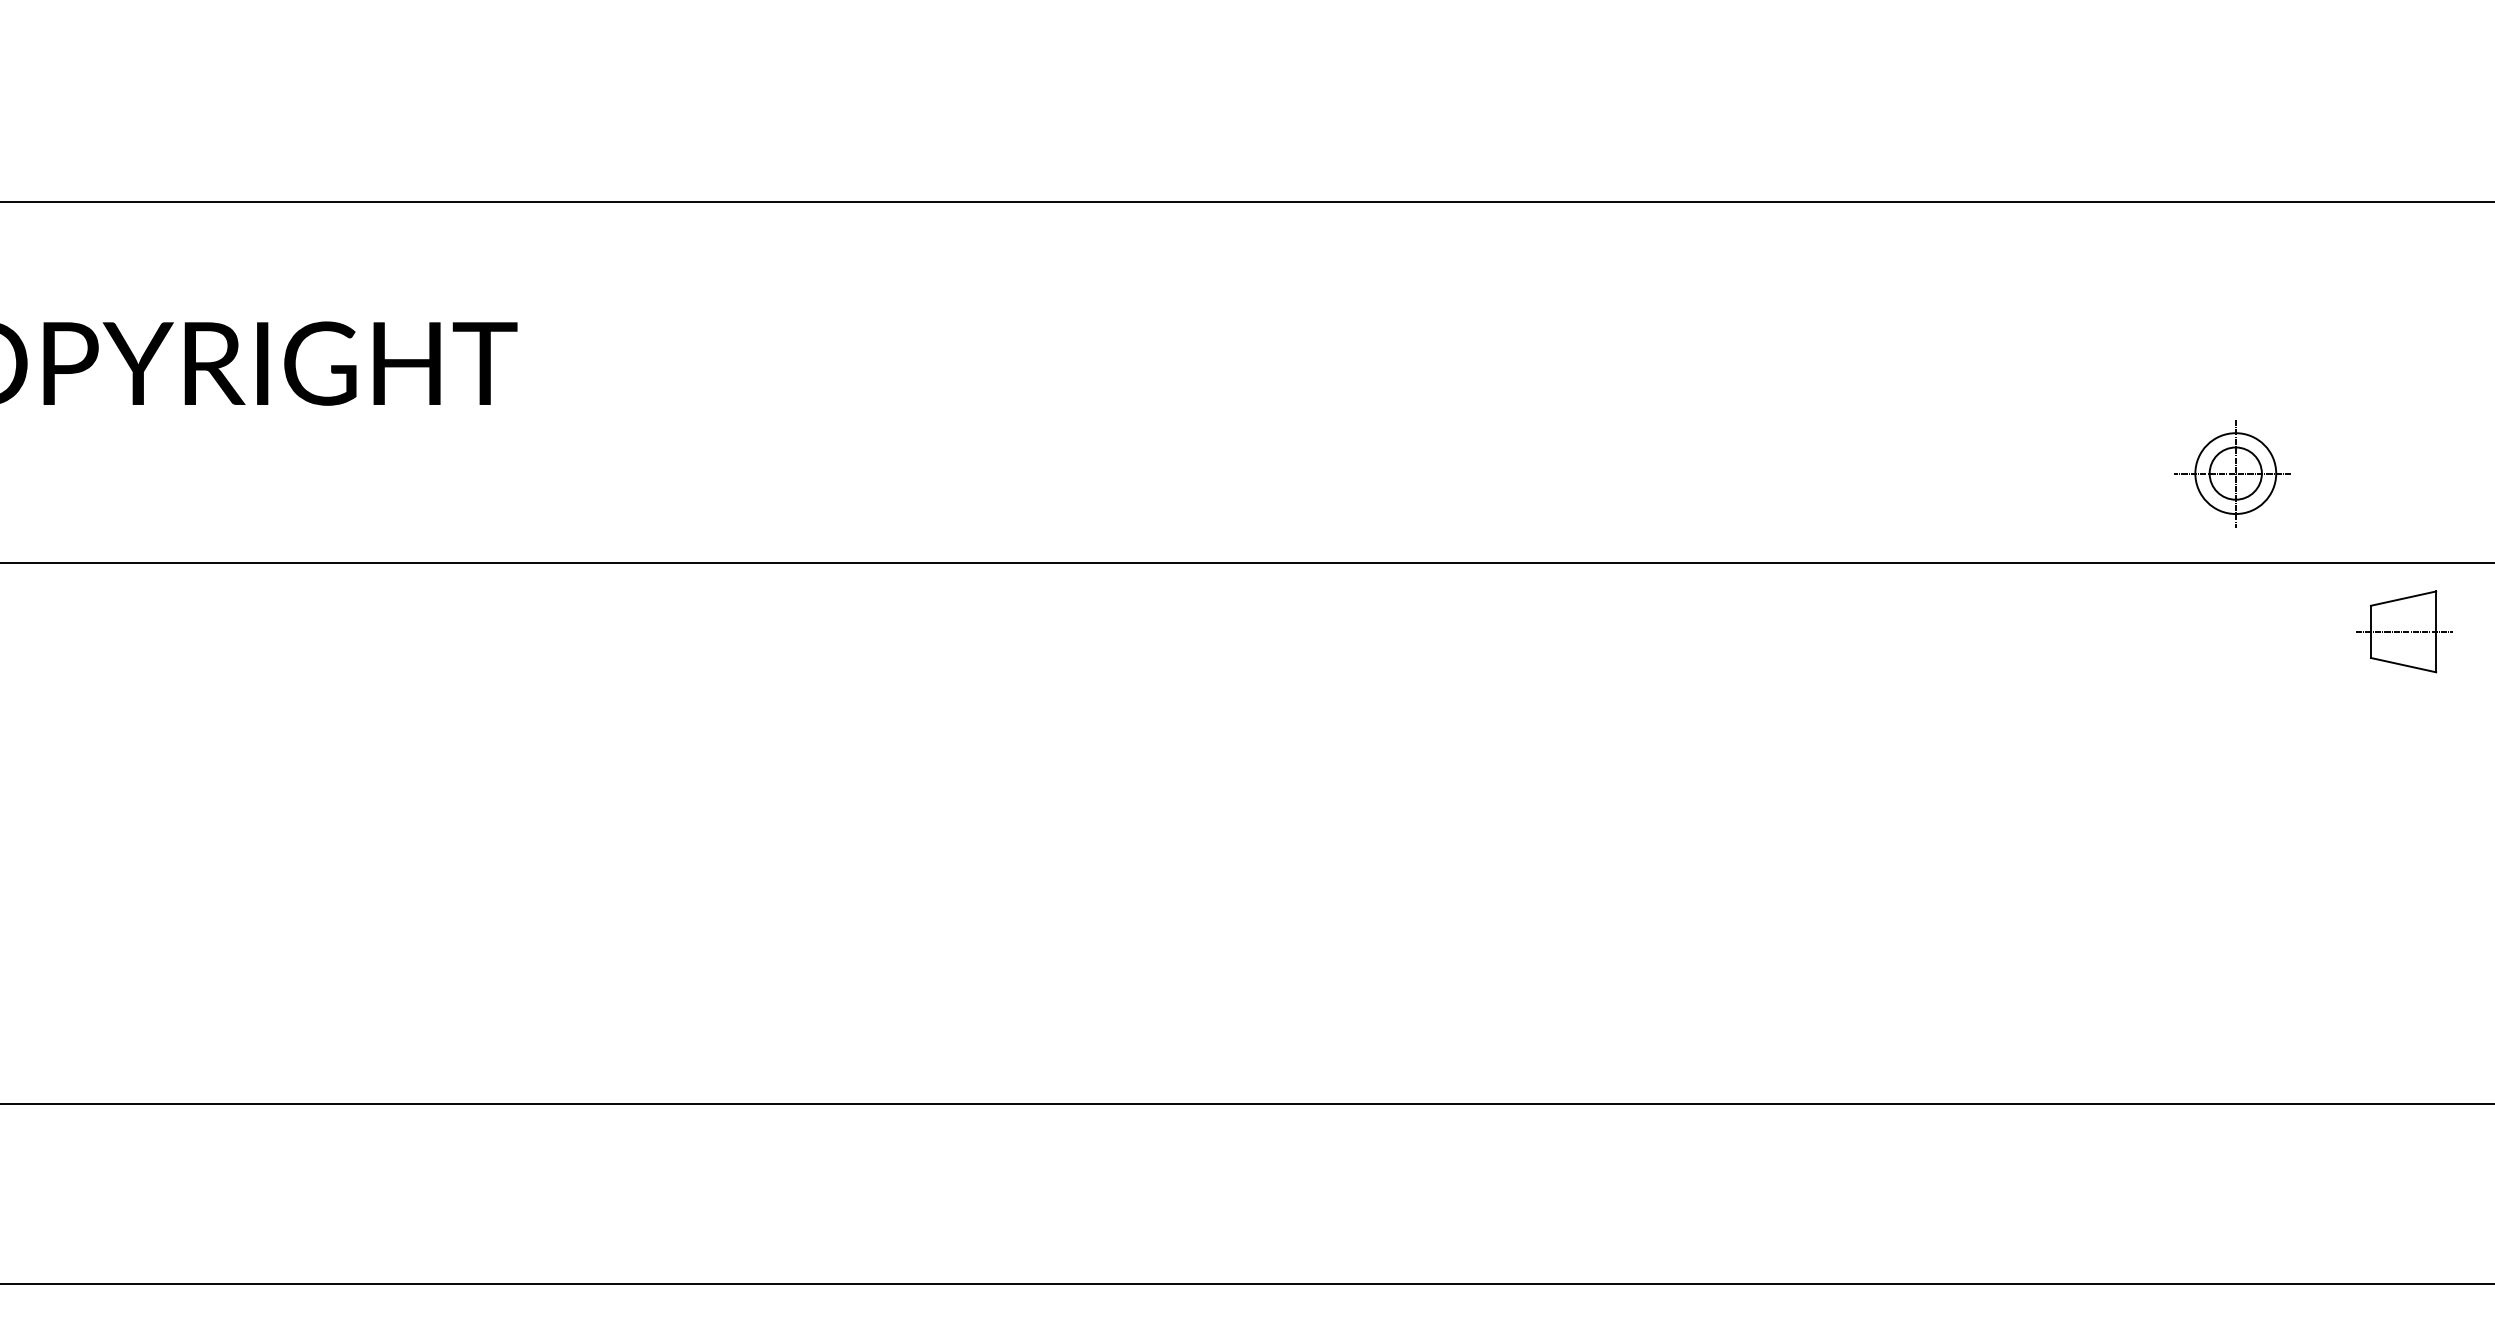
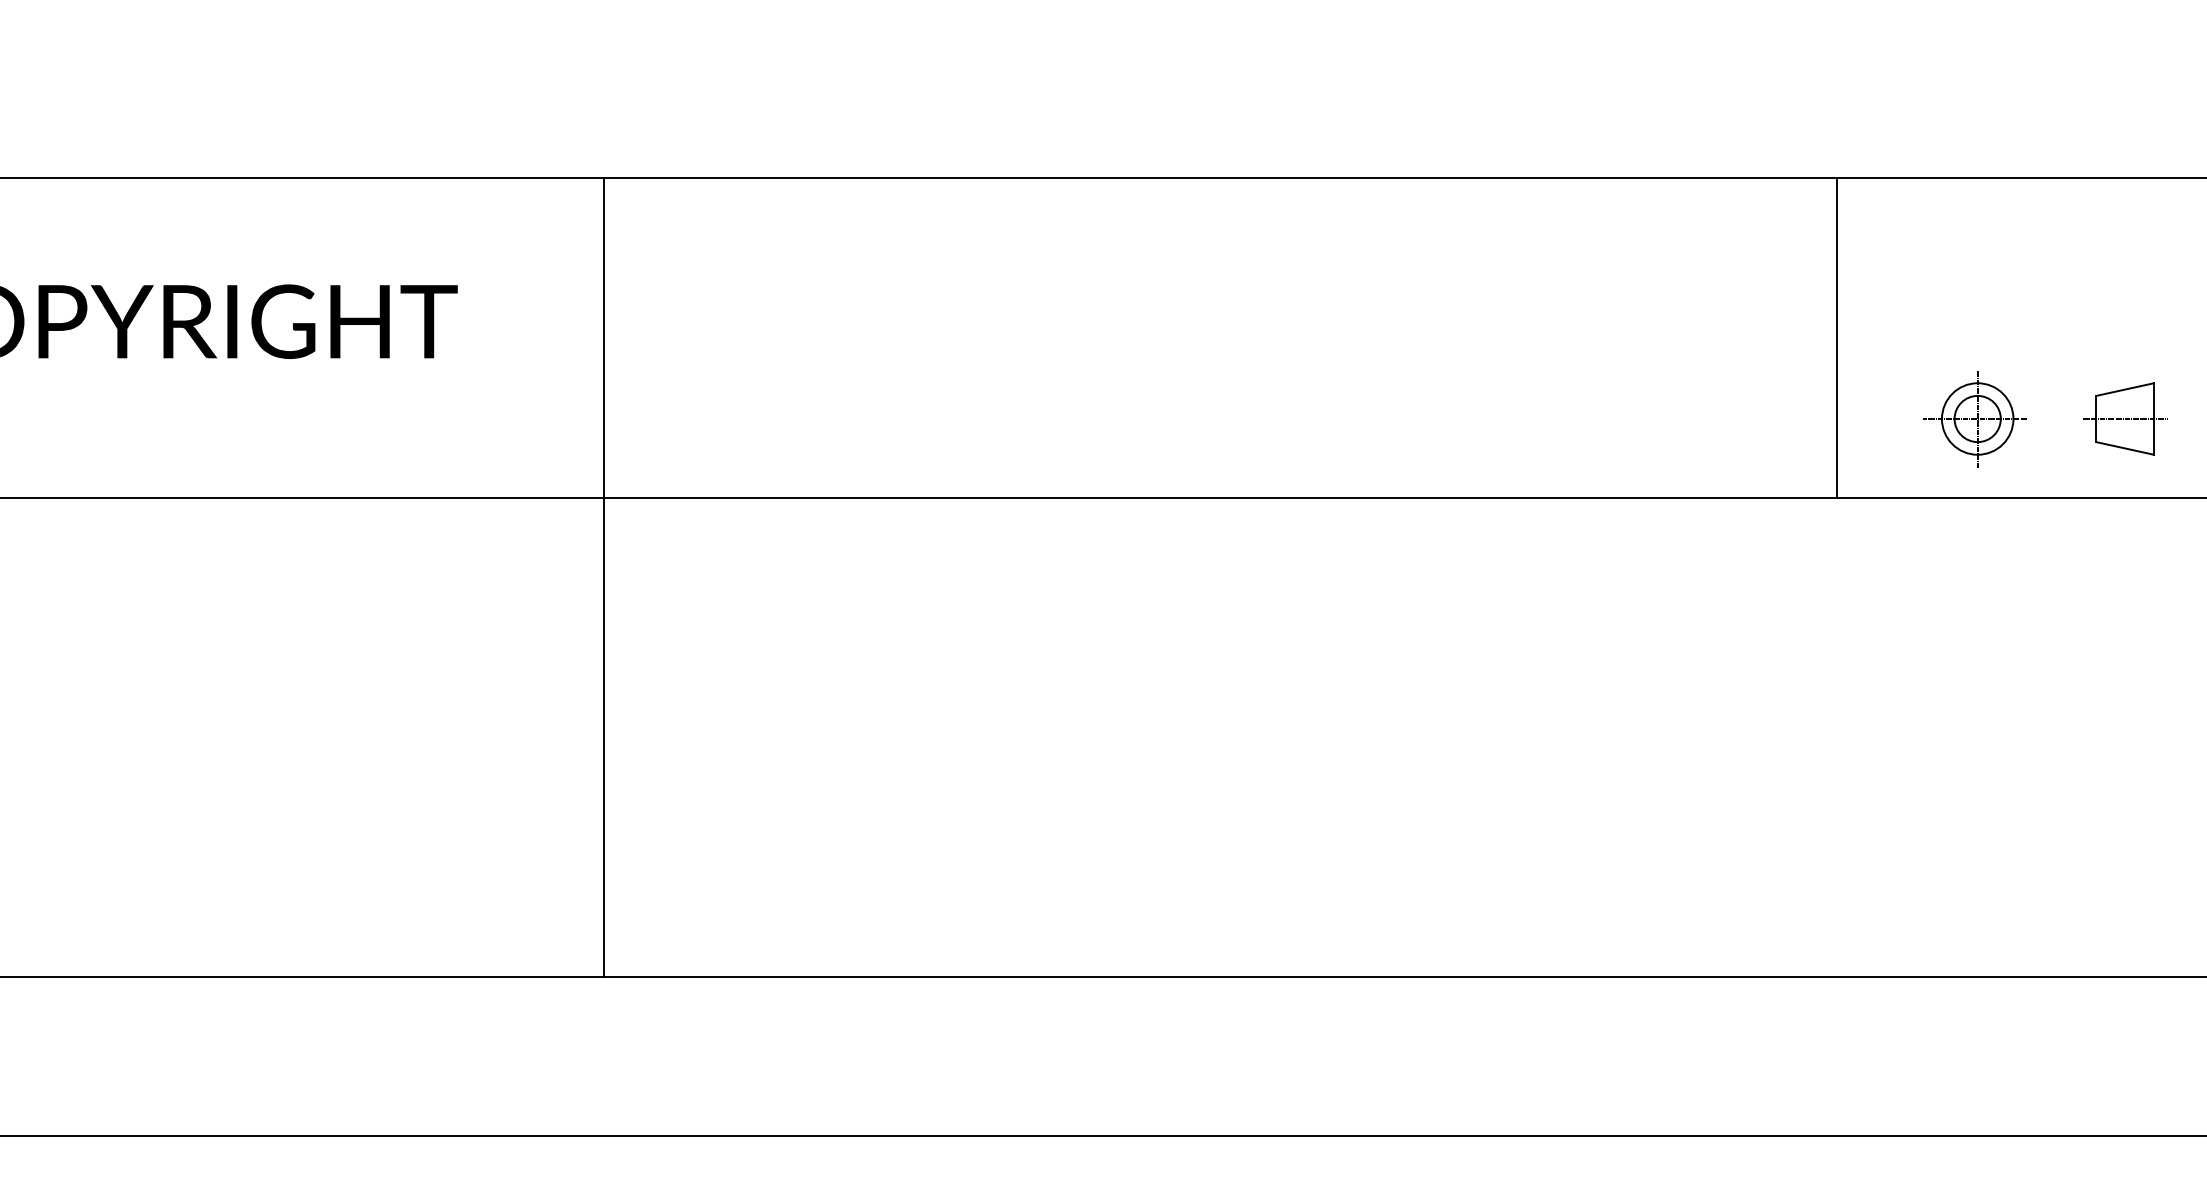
line: (2077, 382) -> (1837, 338), added
part: (2404, 631) -> (2125, 418), moved
line: (683, 652) -> (604, 577), added

